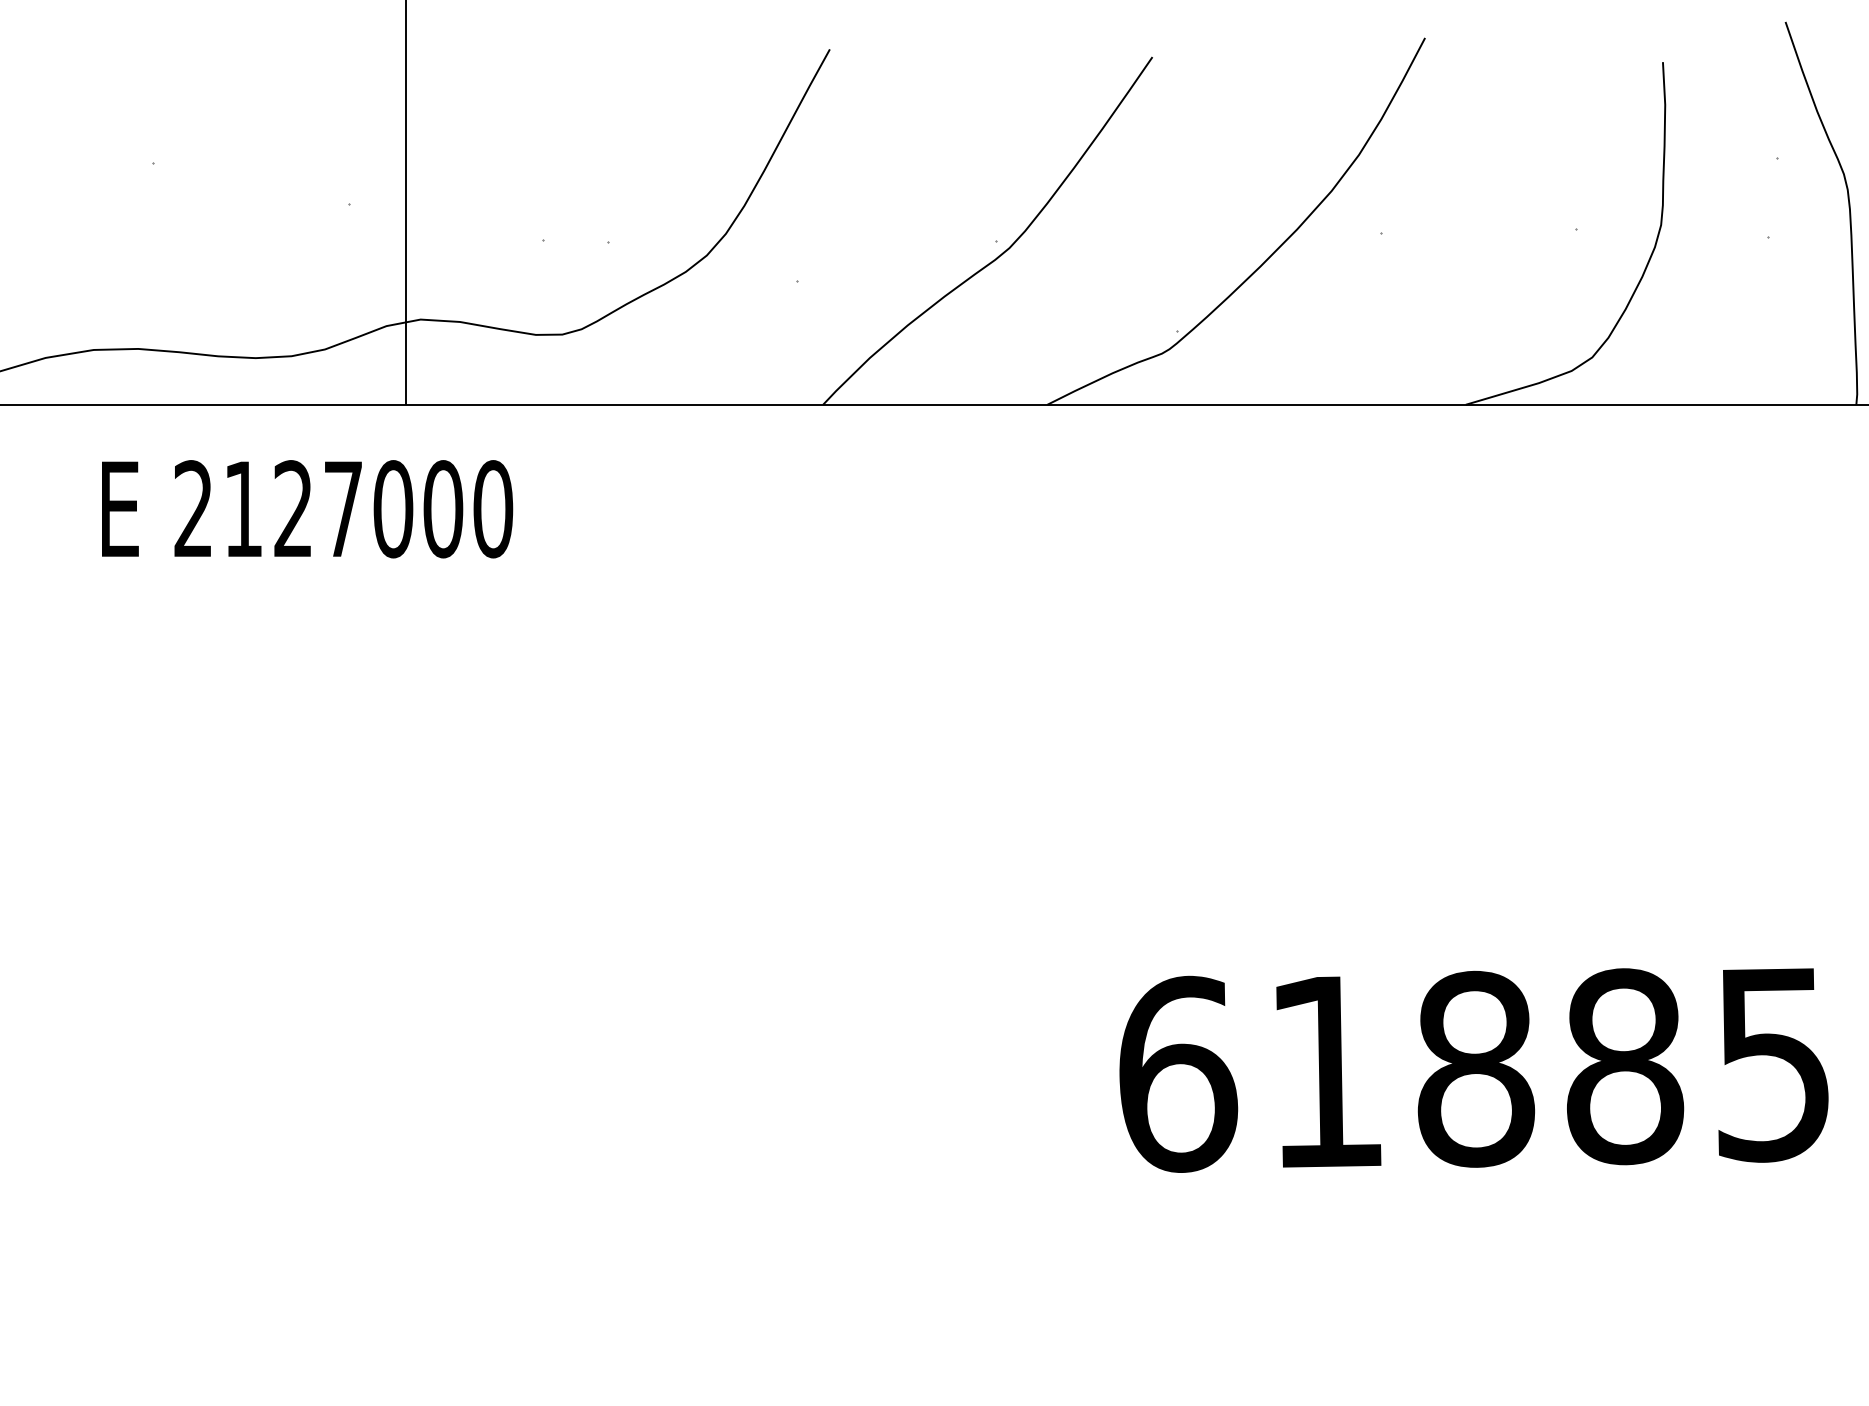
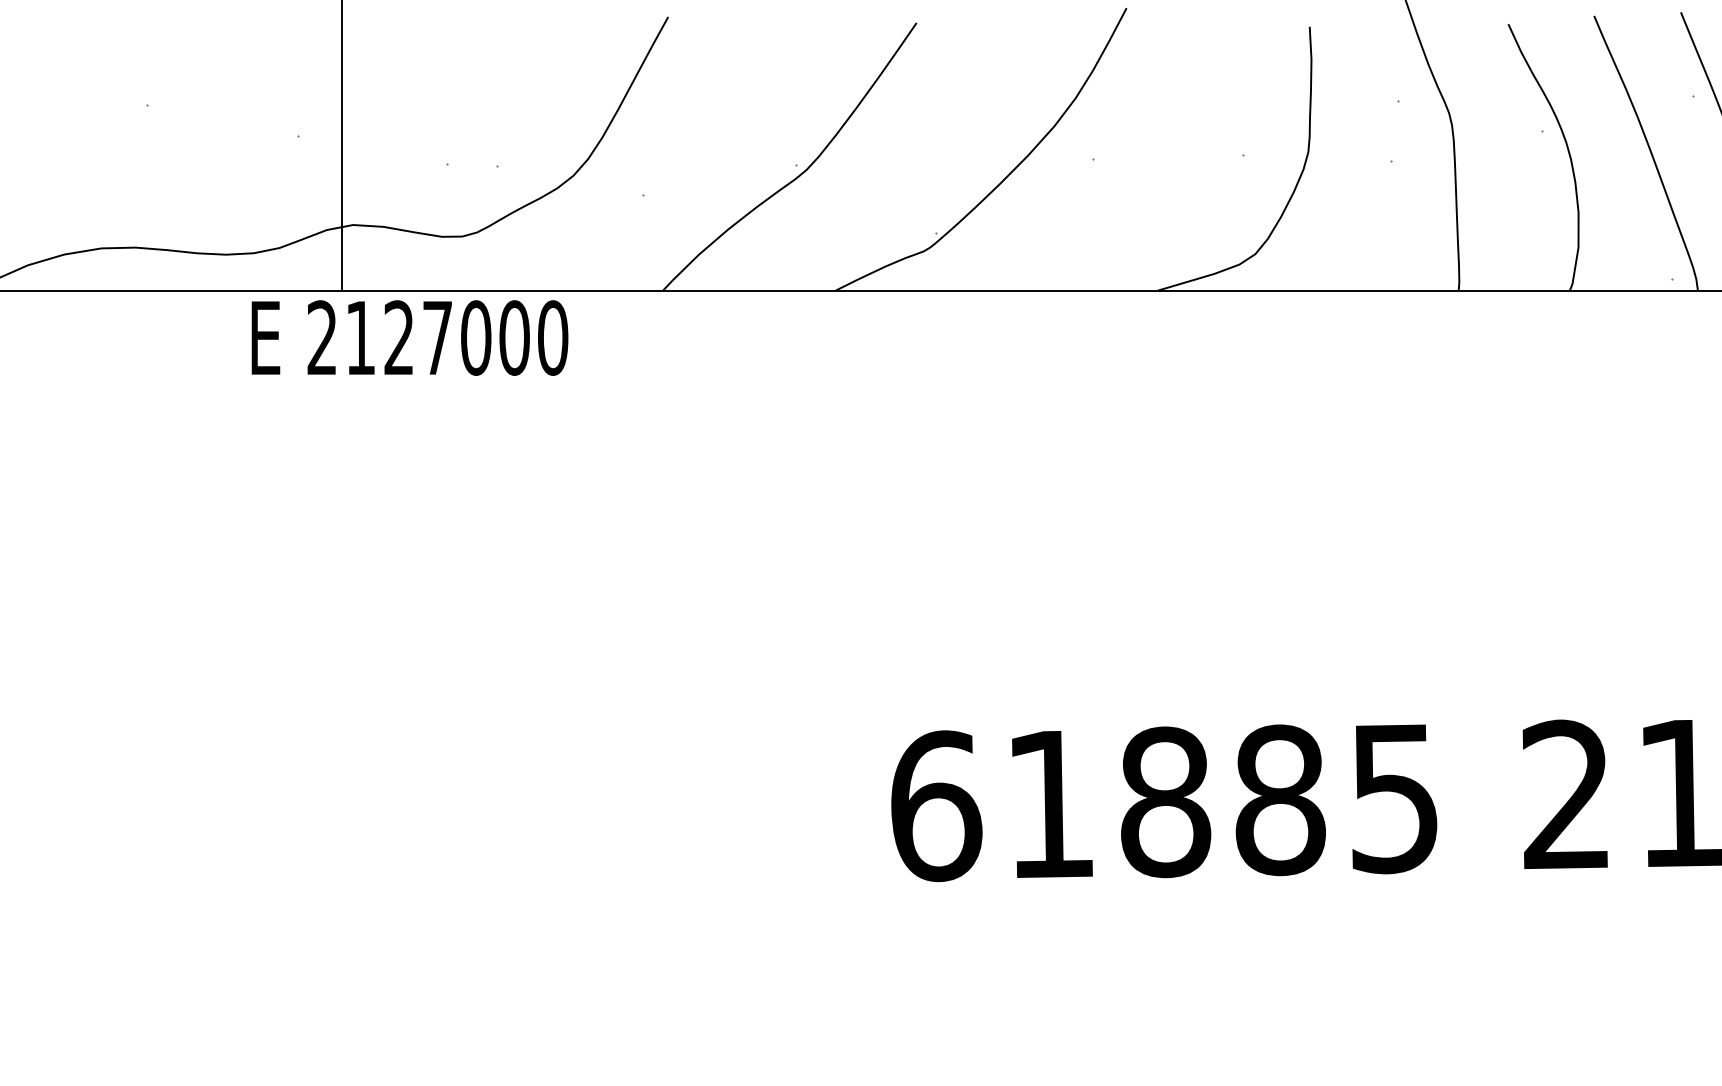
text: (306, 508) -> (409, 337), moved

